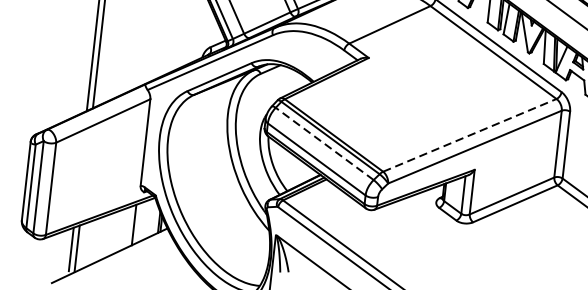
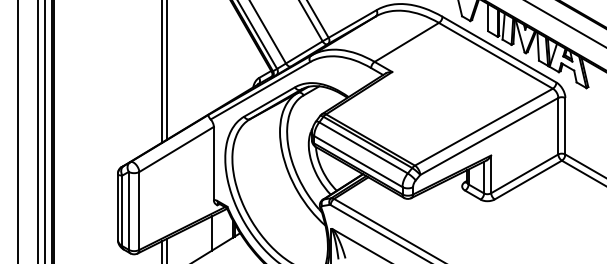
line: (469, 135) -> (483, 127), dashed -> solid
line: (324, 143) -> (363, 147), dashed -> solid

